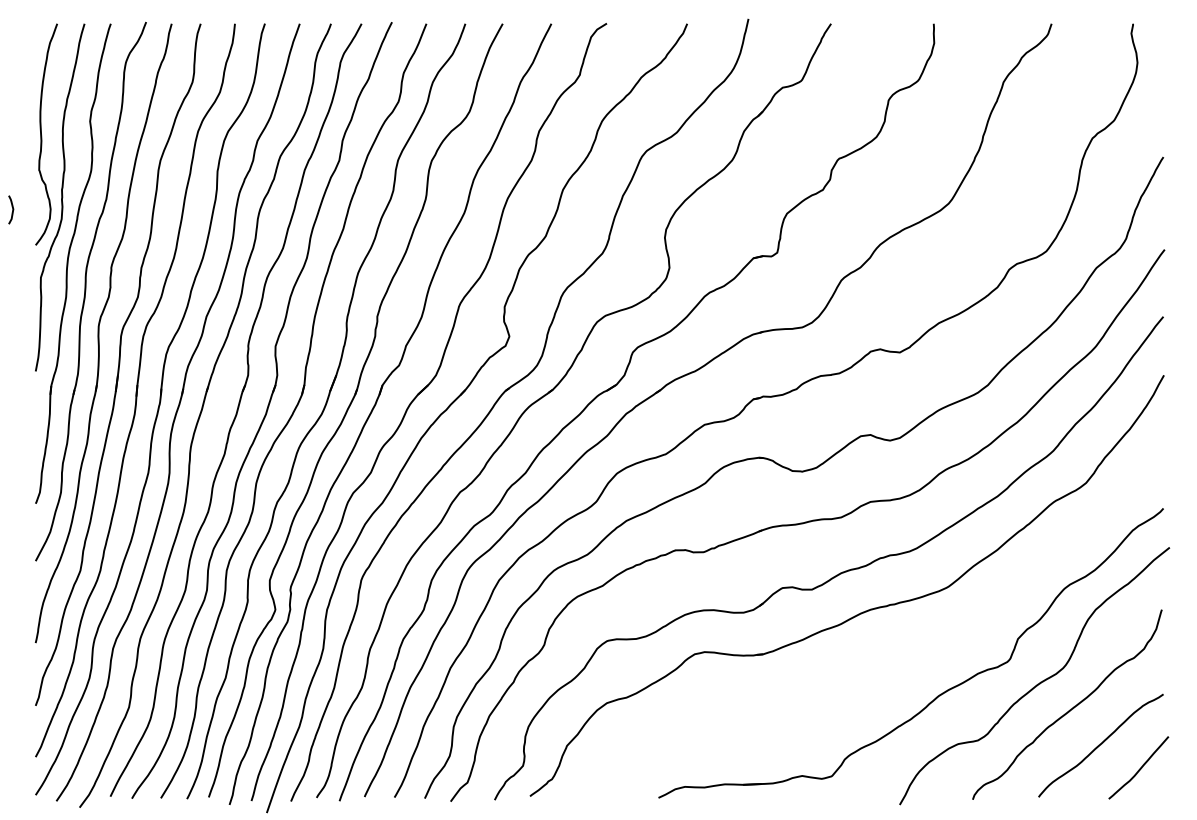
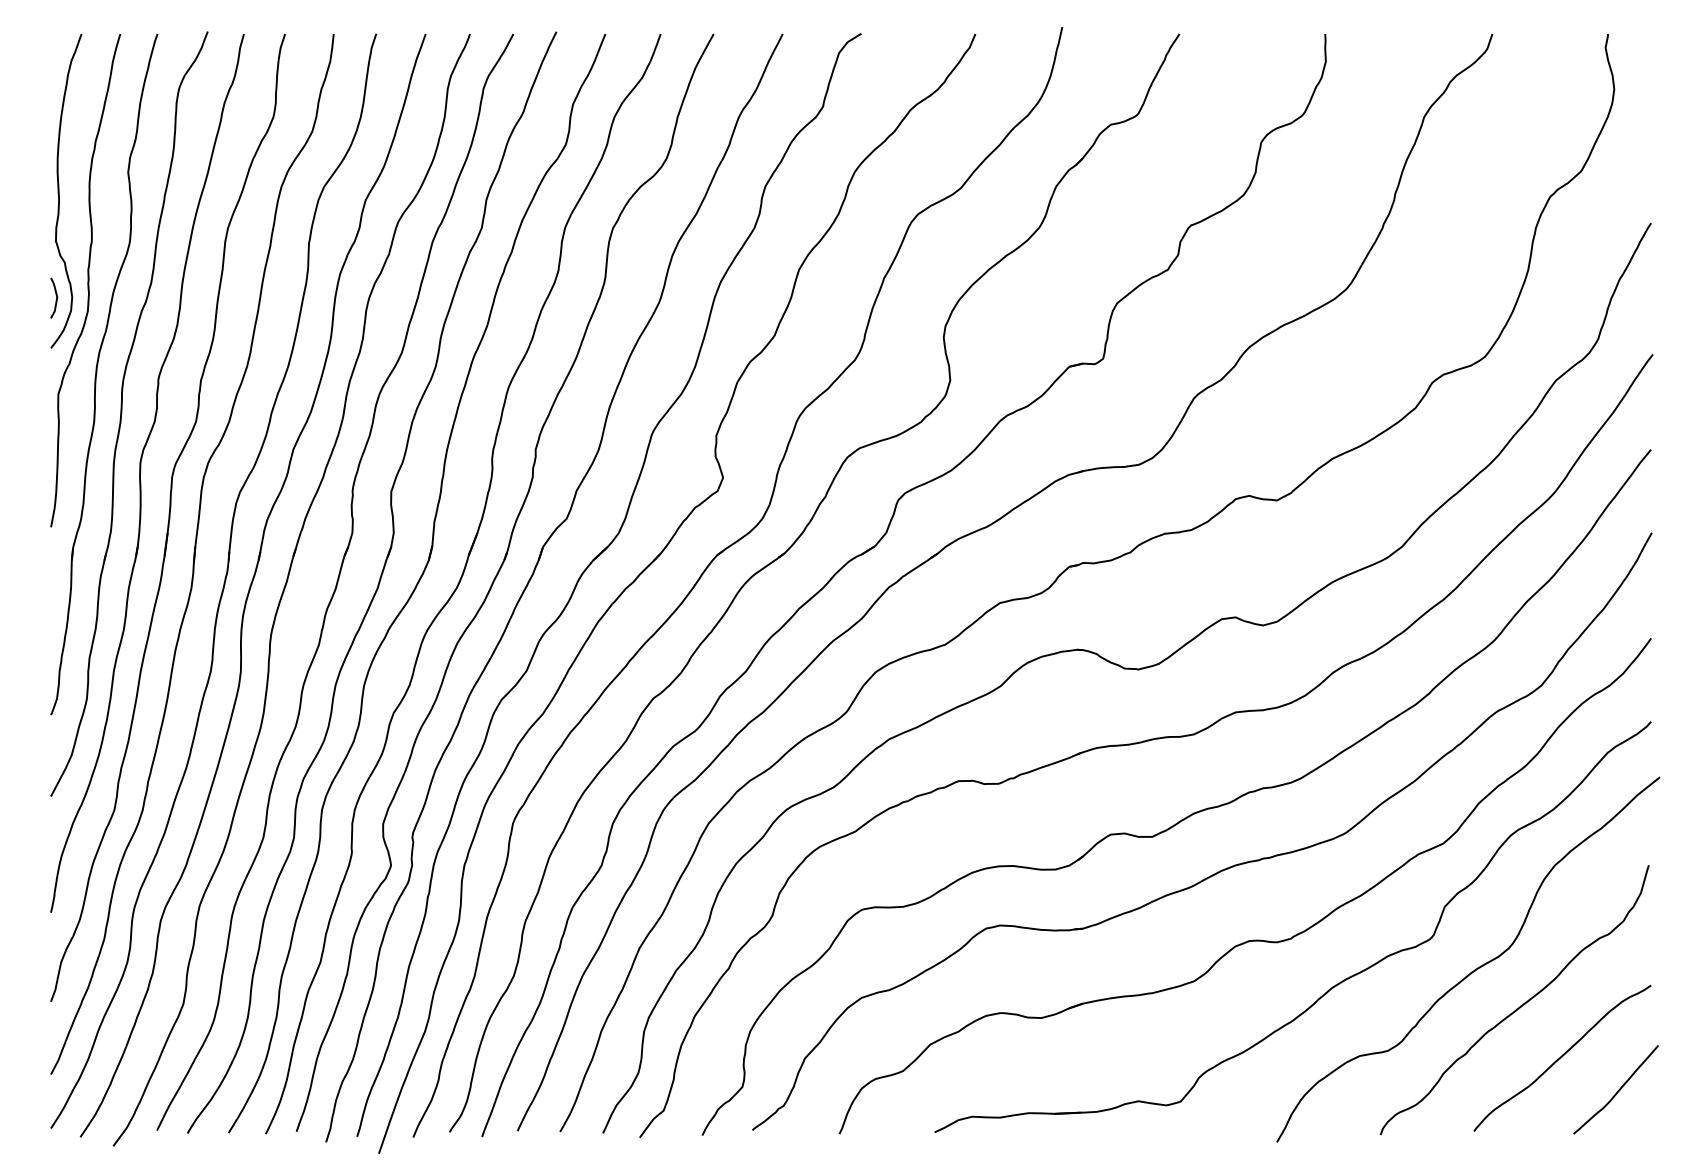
curve: (12, 209) -> (56, 297), moved
part: (883, 661) -> (1253, 939), added

